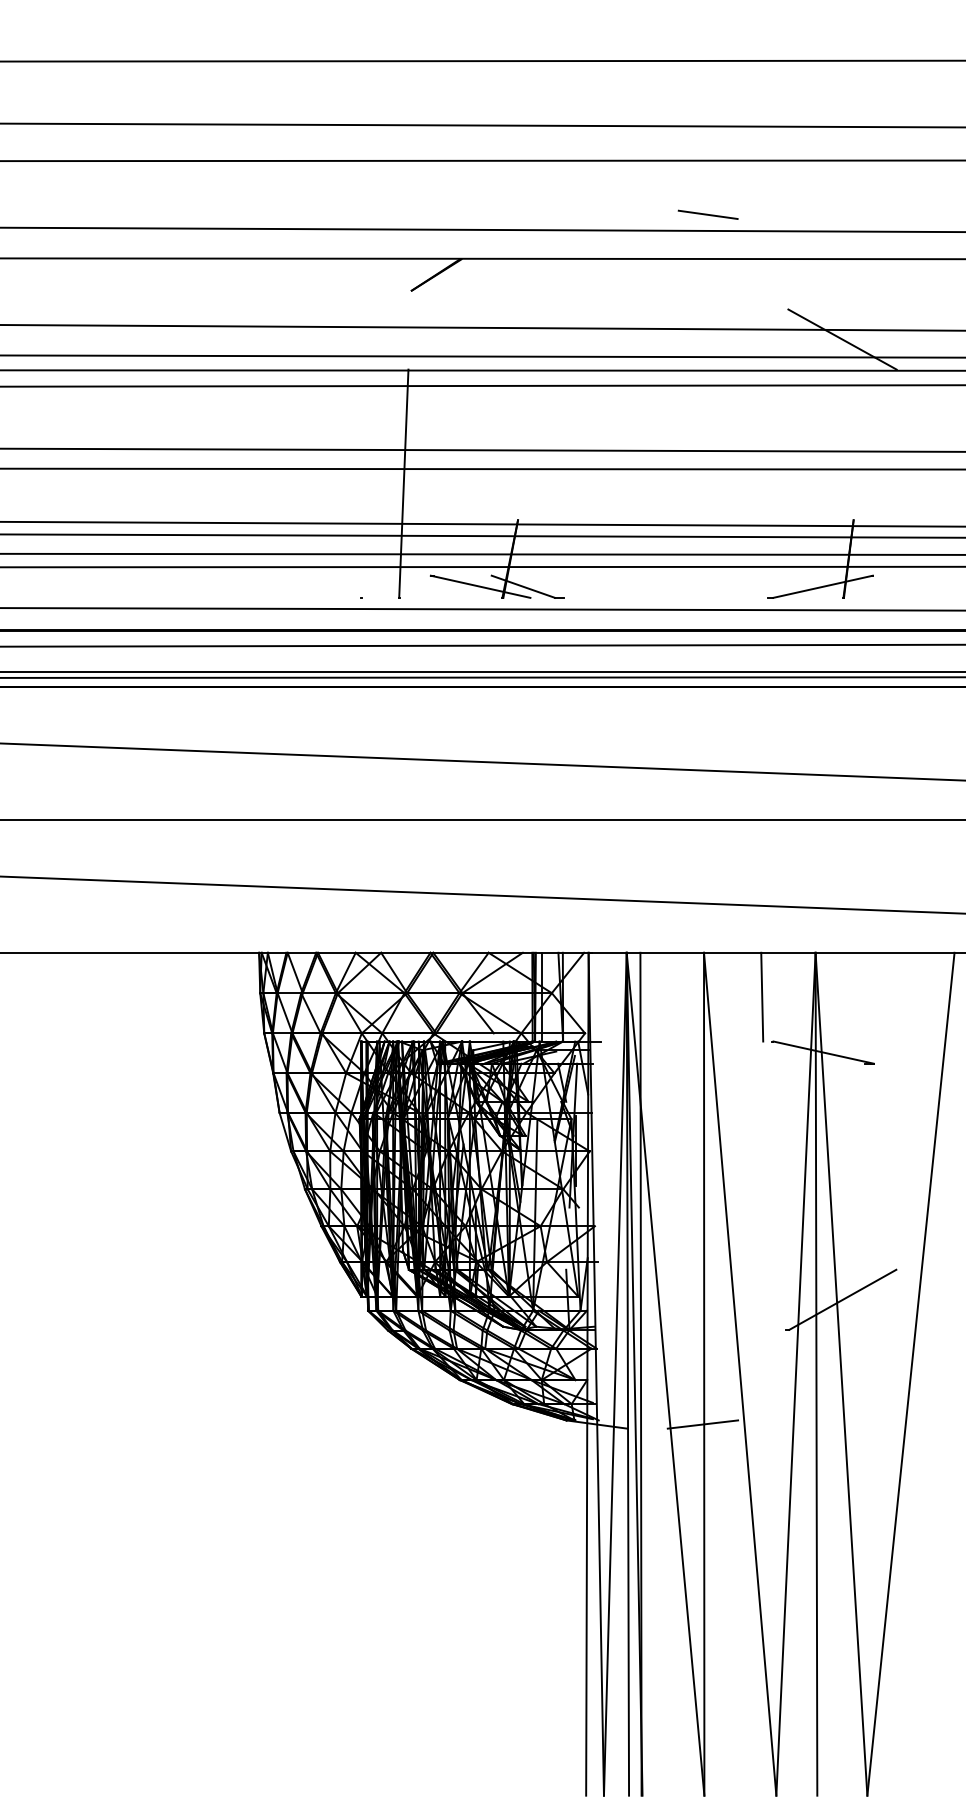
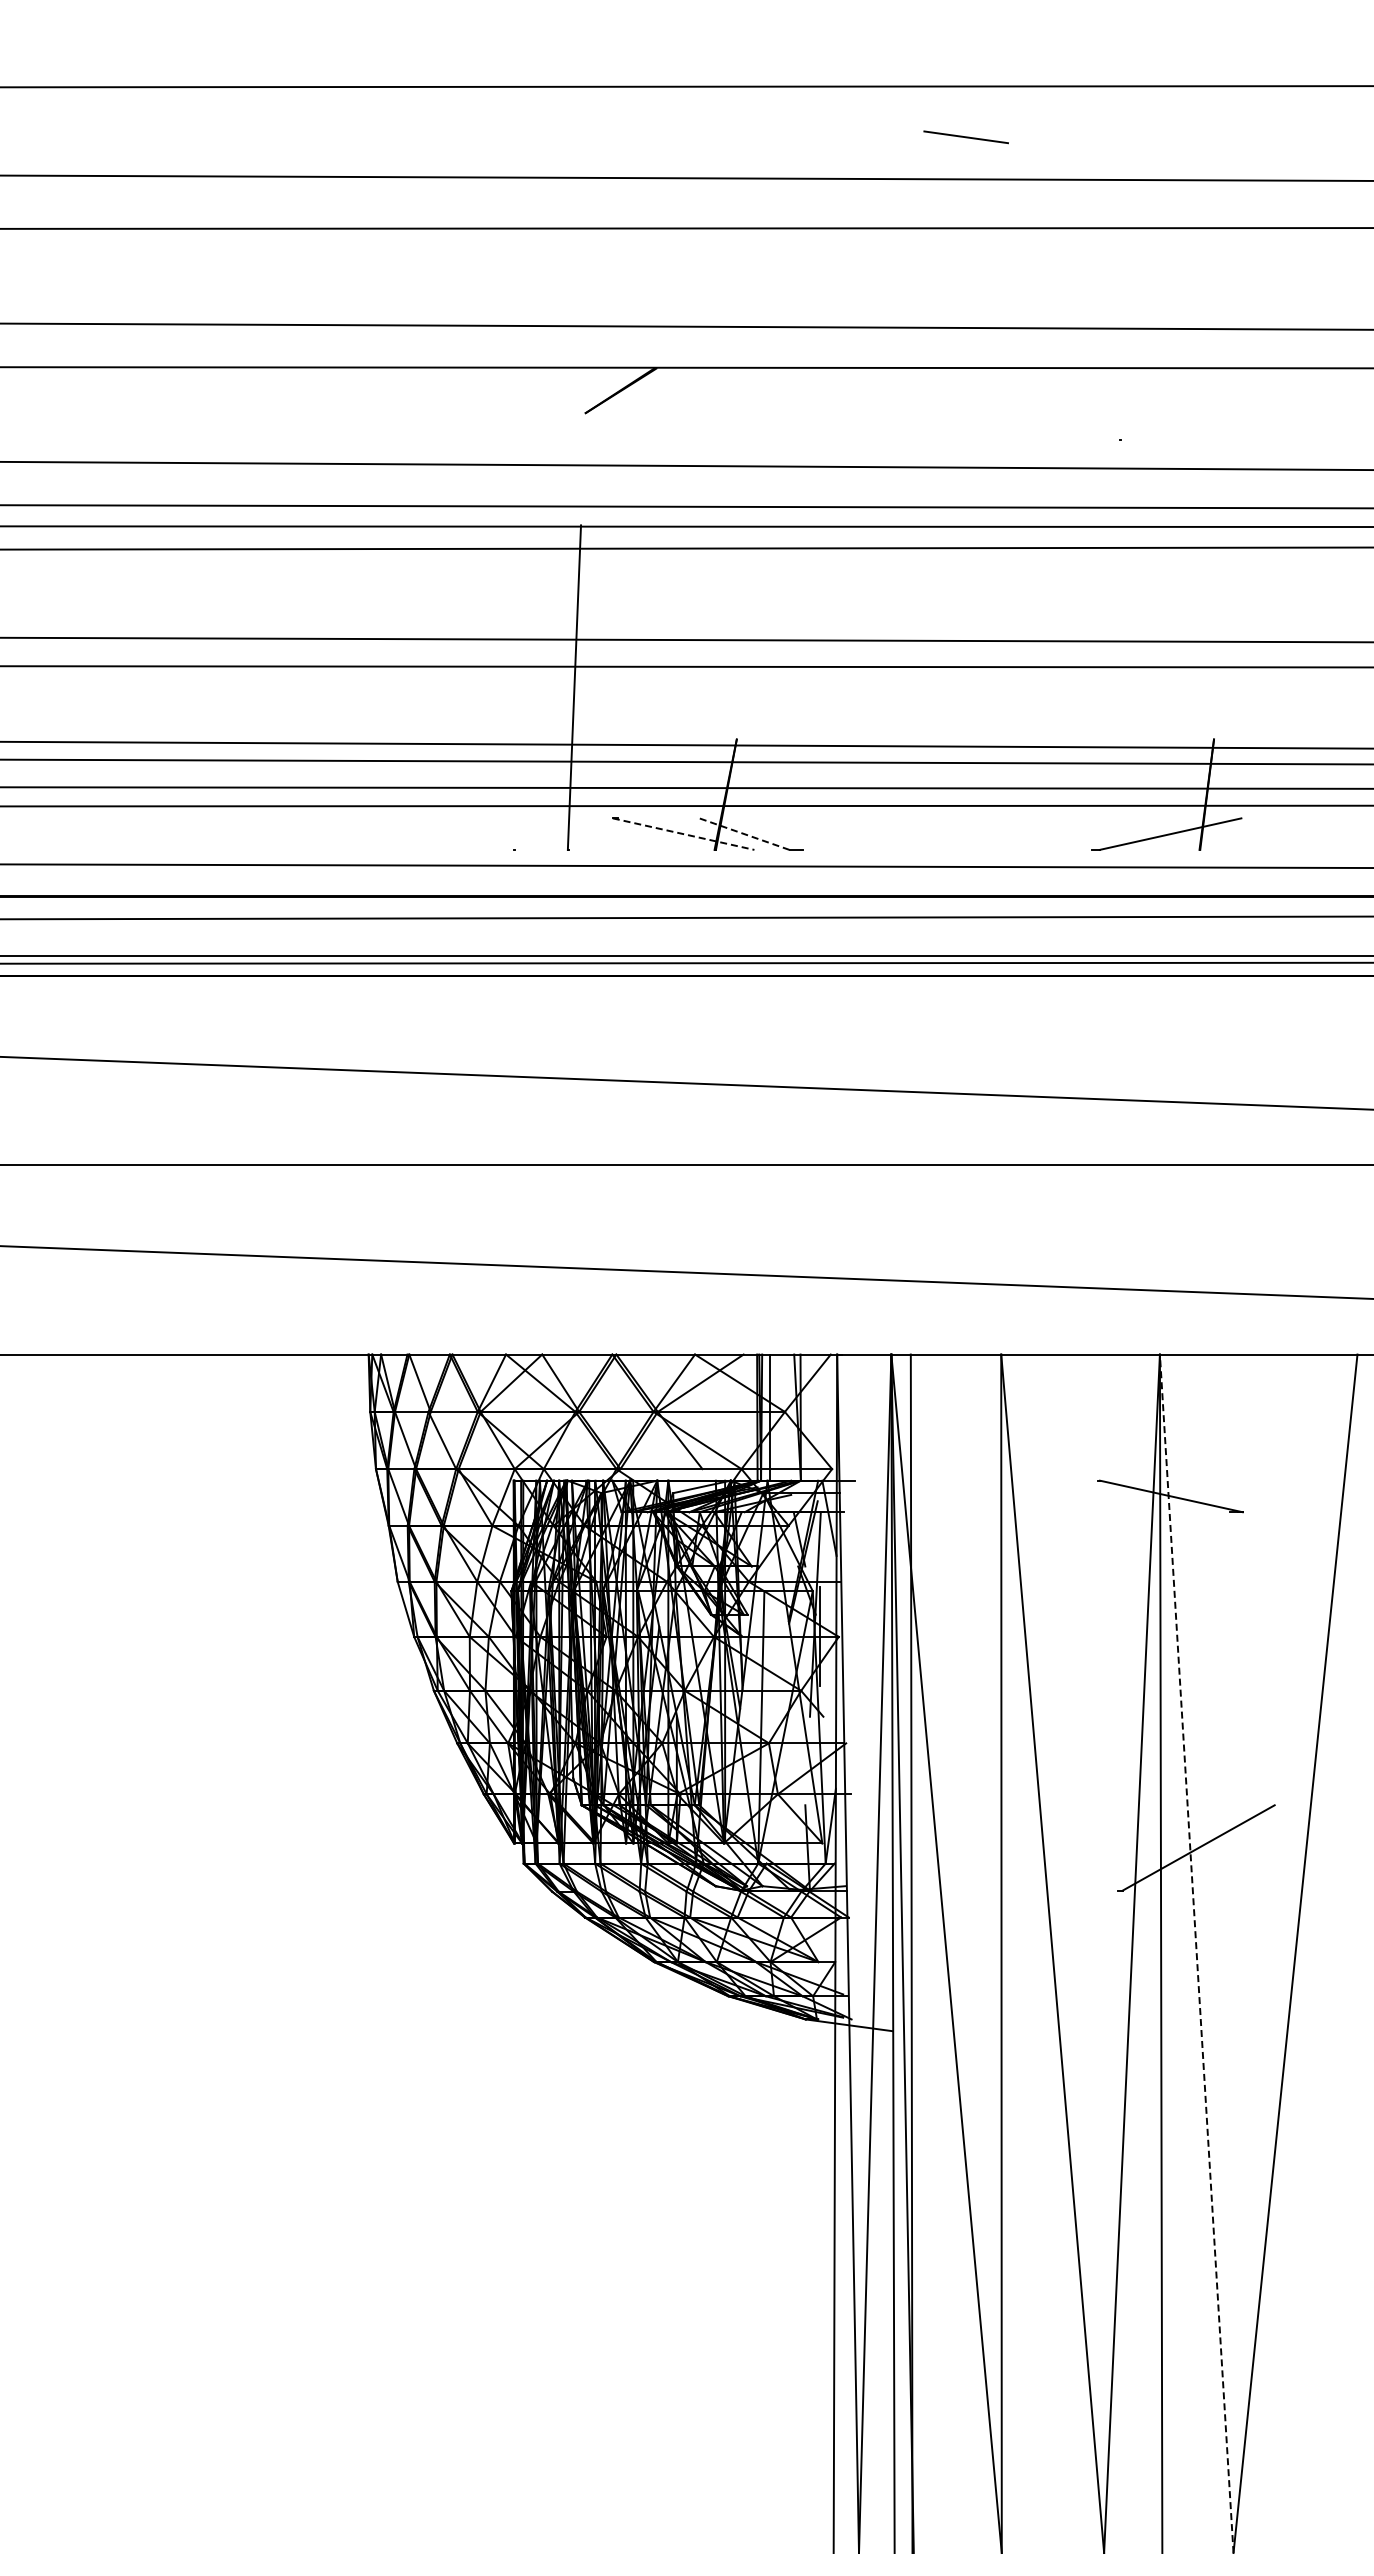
line: (707, 215) -> (965, 137), moved
line: (842, 339) -> (1198, 482), removed
line: (480, 587) -> (683, 834), solid -> dashed
line: (523, 587) -> (744, 834), solid -> dashed
line: (761, 997) -> (1083, 1417), removed
line: (841, 1374) -> (1196, 1953), solid -> dashed
line: (702, 1424) -> (999, 2025), removed

